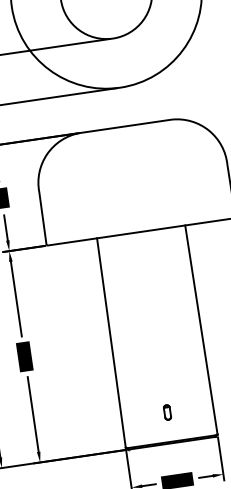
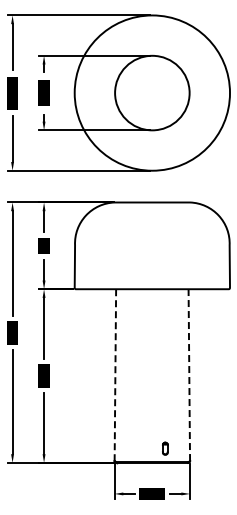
line: (201, 330) -> (189, 375), solid -> dashed
line: (111, 343) -> (115, 375), solid -> dashed
part: (167, 412) -> (165, 448), moved

